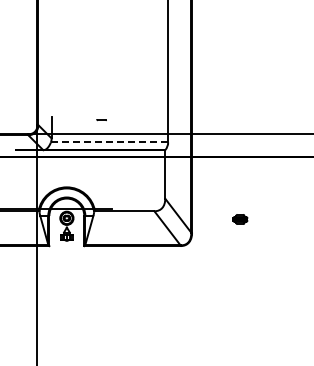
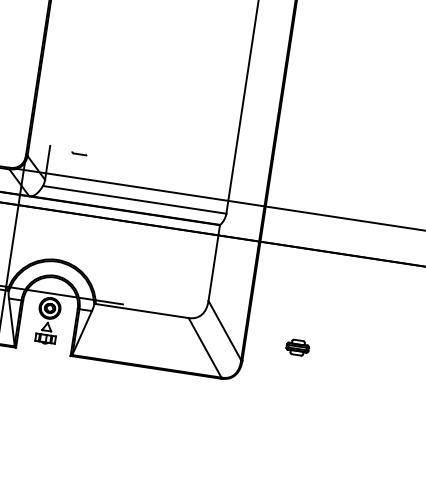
part: (101, 120) -> (79, 154), moved
line: (109, 142) -> (134, 199), dashed -> solid
part: (240, 219) -> (297, 347), moved

